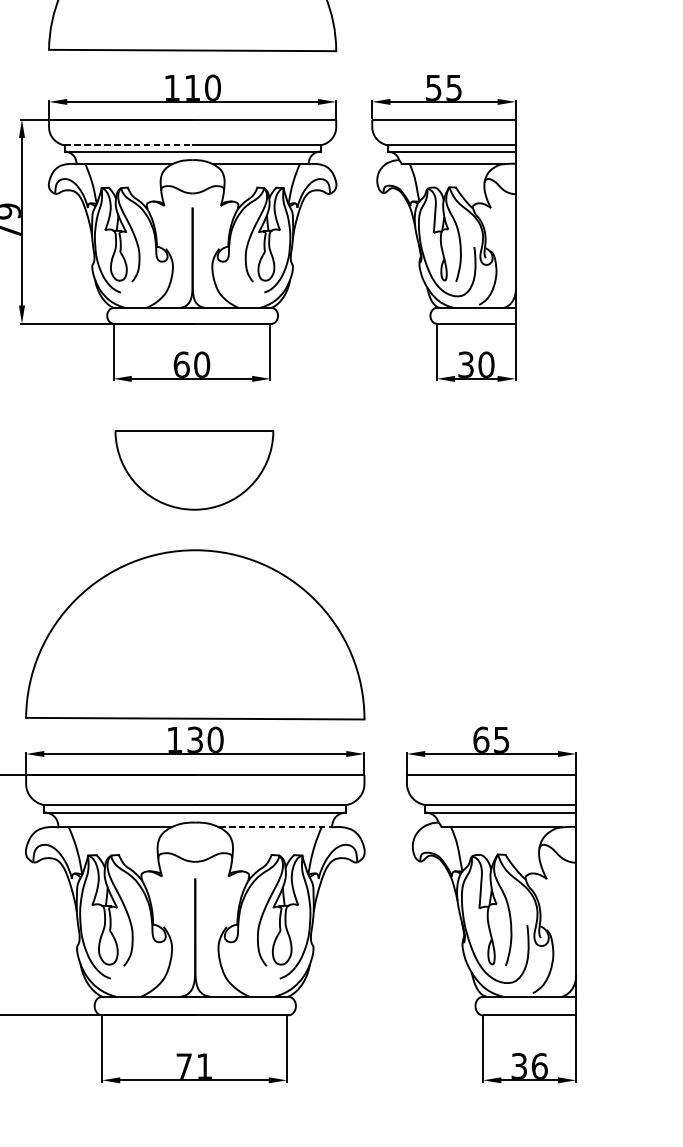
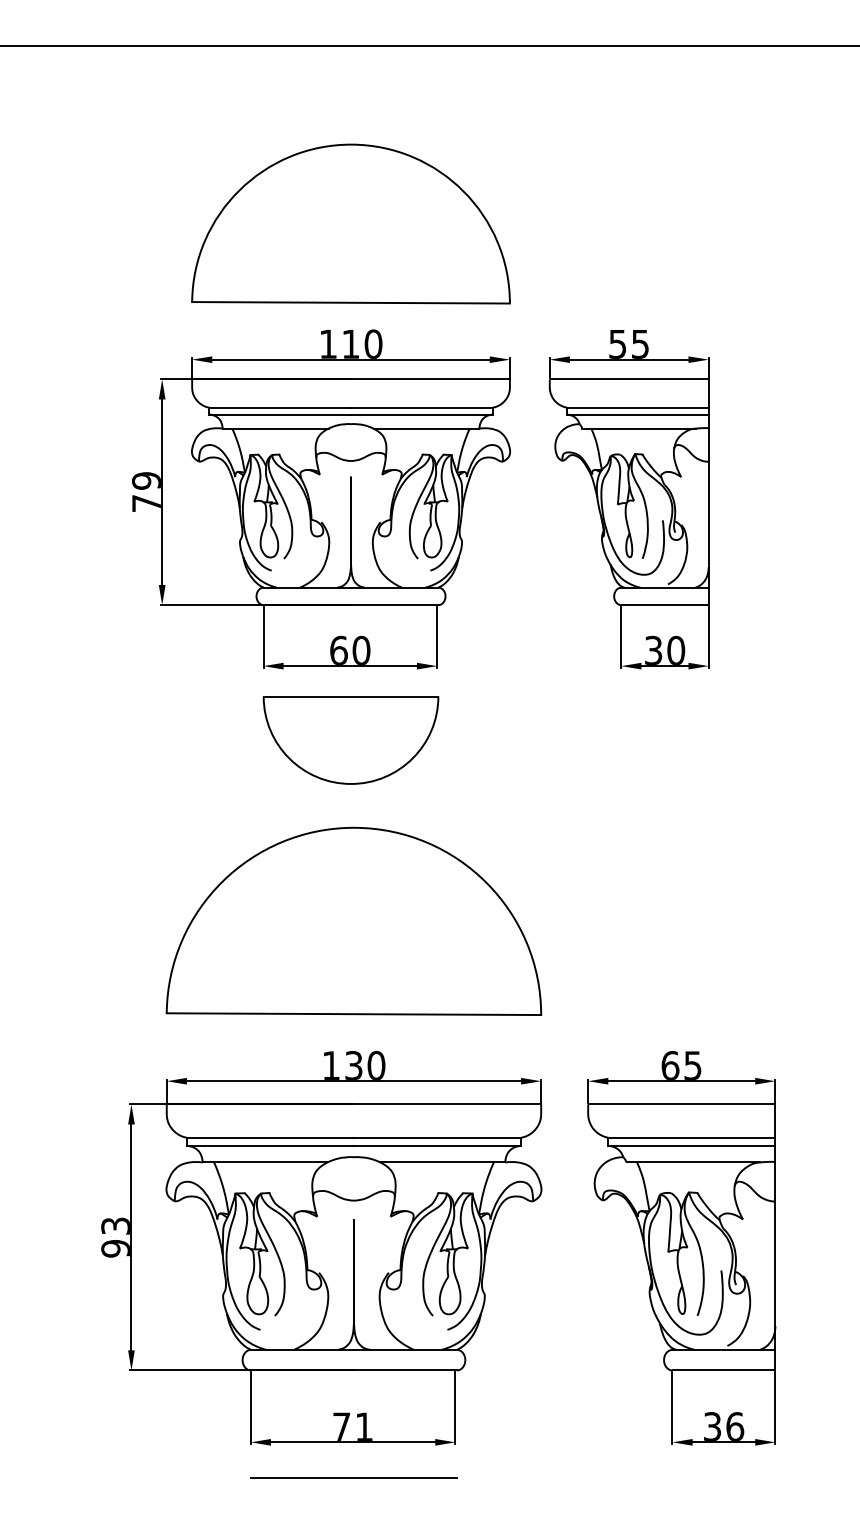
line: (128, 145) -> (280, 407), dashed -> solid
part: (193, 470) -> (350, 740), moved
part: (194, 634) -> (353, 920), moved
line: (276, 827) -> (443, 1162), dashed -> solid
line: (194, 1112) -> (353, 1478), added

